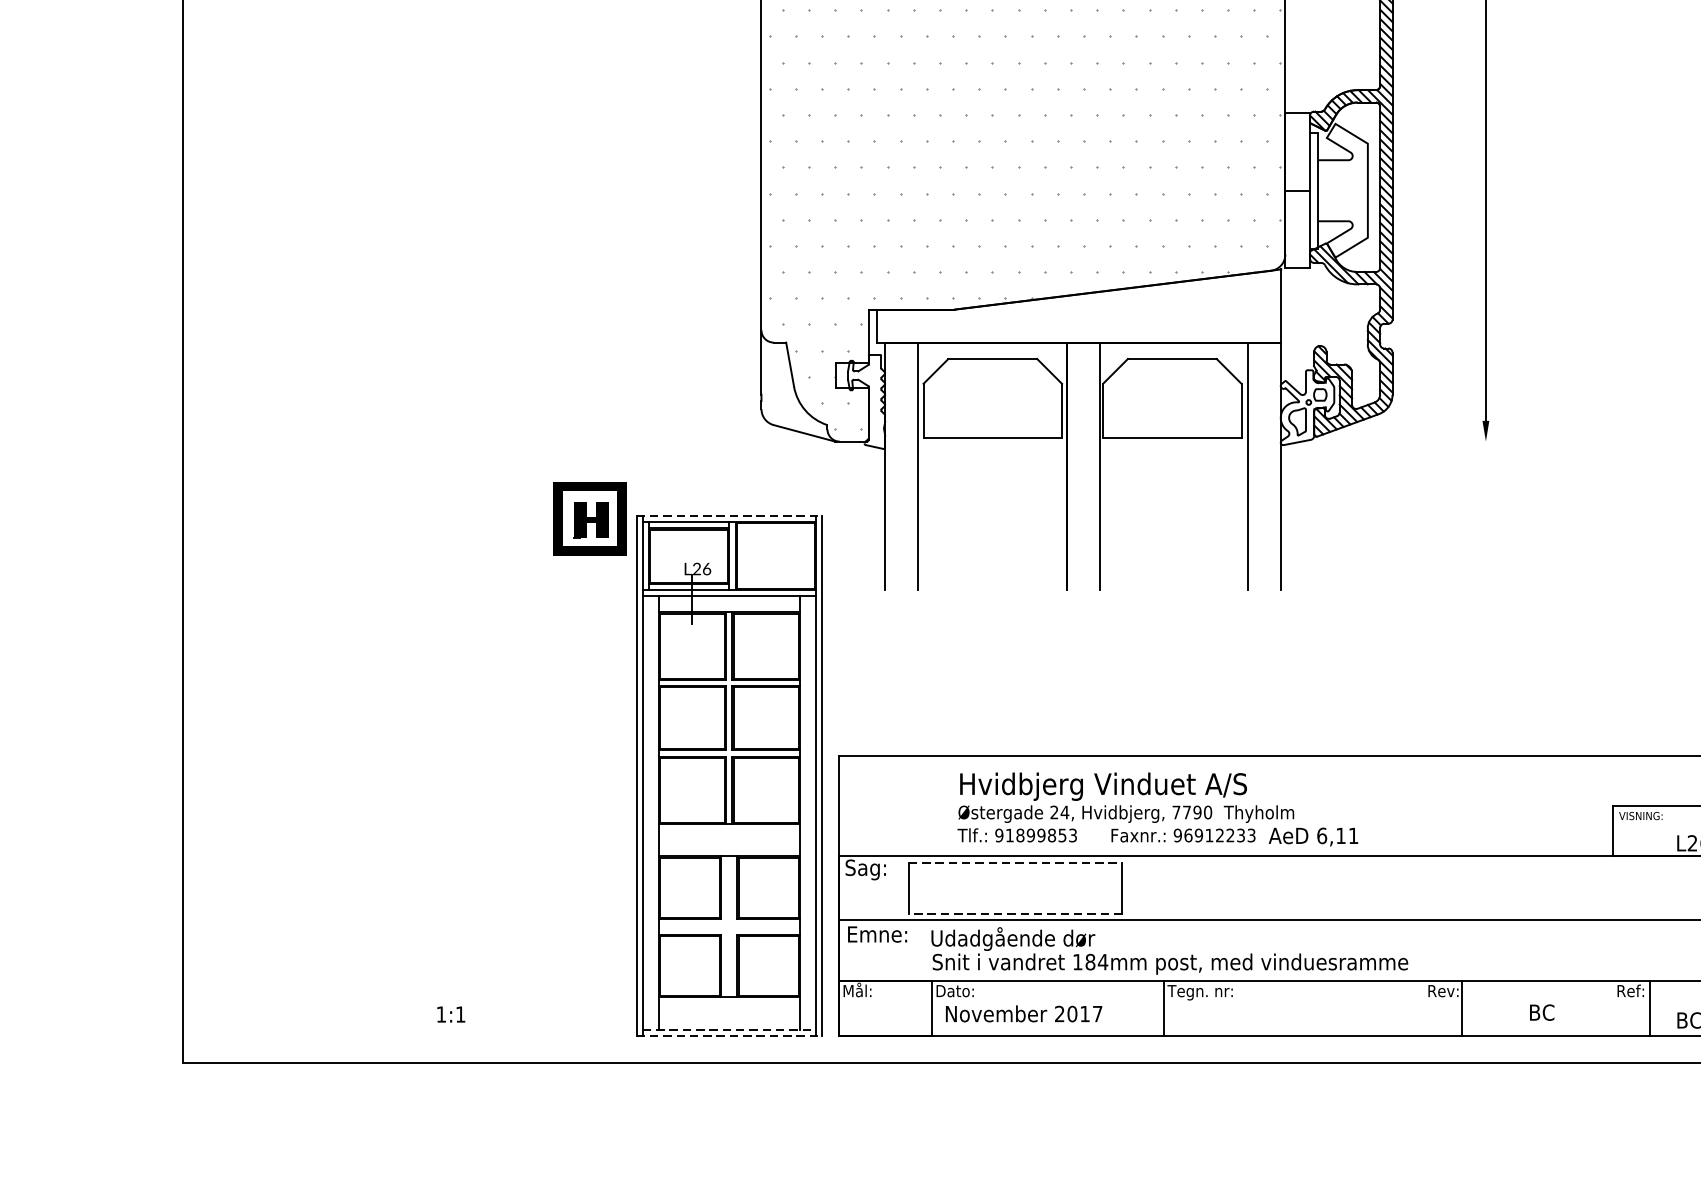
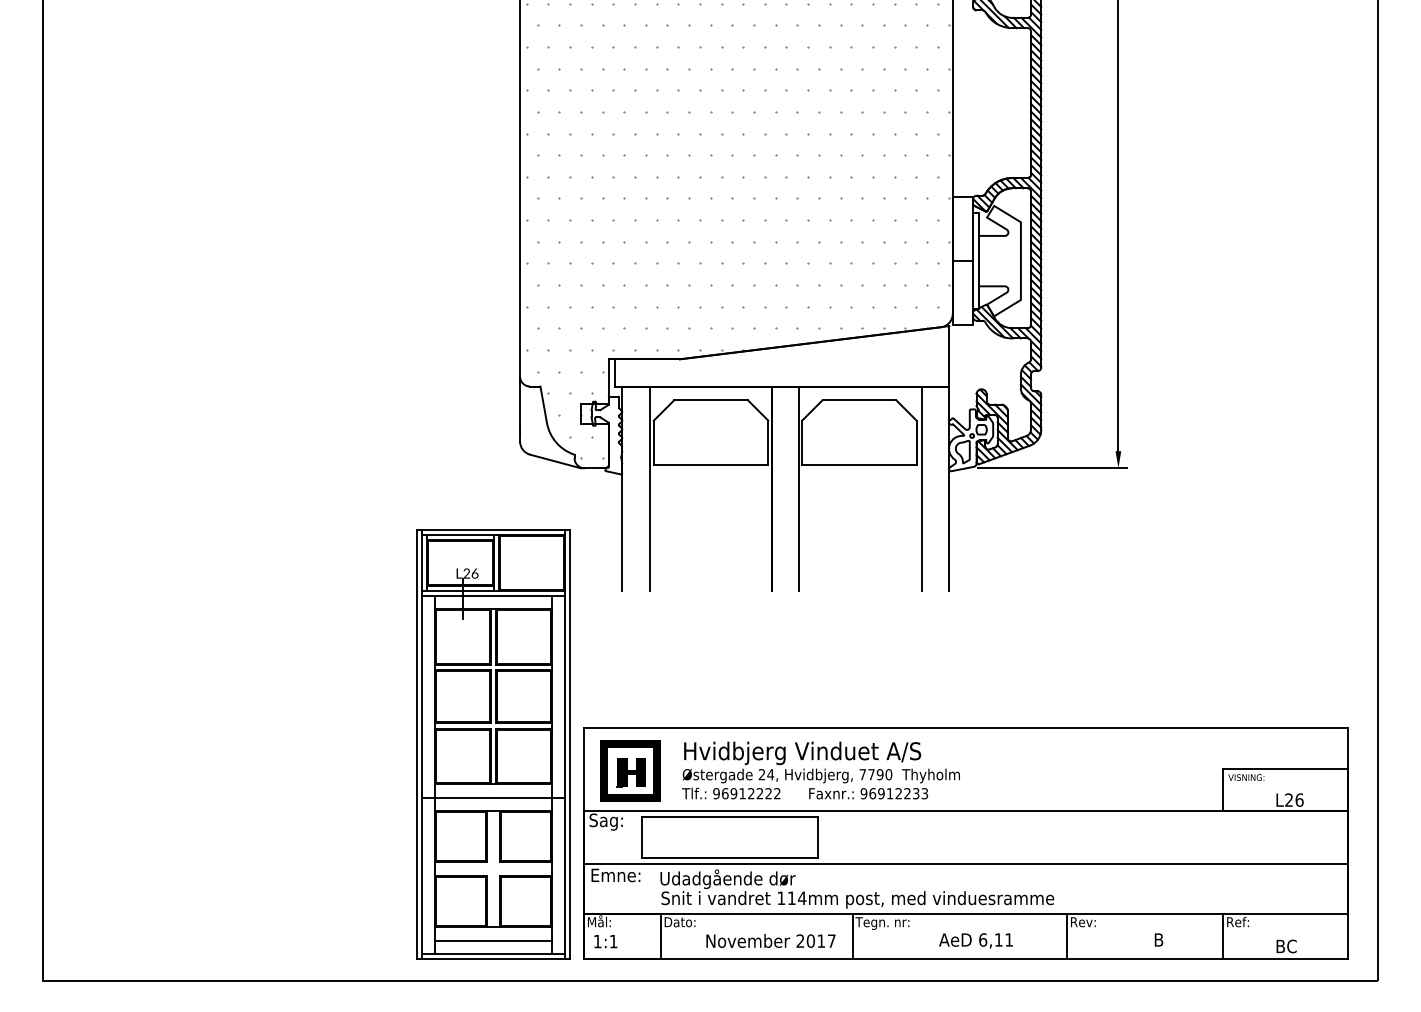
line: (1406, 441) -> (1052, 468), added
line: (729, 515) -> (493, 529), dashed -> solid
part: (590, 518) -> (630, 770), moved
text: (1041, 835) -> (751, 793), 91899853 -> 96912222
text: (1312, 836) -> (975, 940), moved
line: (729, 840) -> (493, 797), added
line: (1016, 863) -> (730, 816), dashed -> solid
line: (1015, 913) -> (729, 858), dashed -> solid
text: (1090, 962) -> (791, 898), 184mm -> 114mm
line: (1461, 1008) -> (1066, 936), moved
line: (1650, 1008) -> (1223, 936), moved
text: (1547, 1012) -> (1169, 939), BC -> B
line: (729, 1013) -> (493, 940), added
text: (1023, 1013) -> (770, 940), moved
text: (450, 1014) -> (605, 941), moved
line: (729, 1029) -> (493, 953), dashed -> solid
line: (729, 1036) -> (493, 959), dashed -> solid

